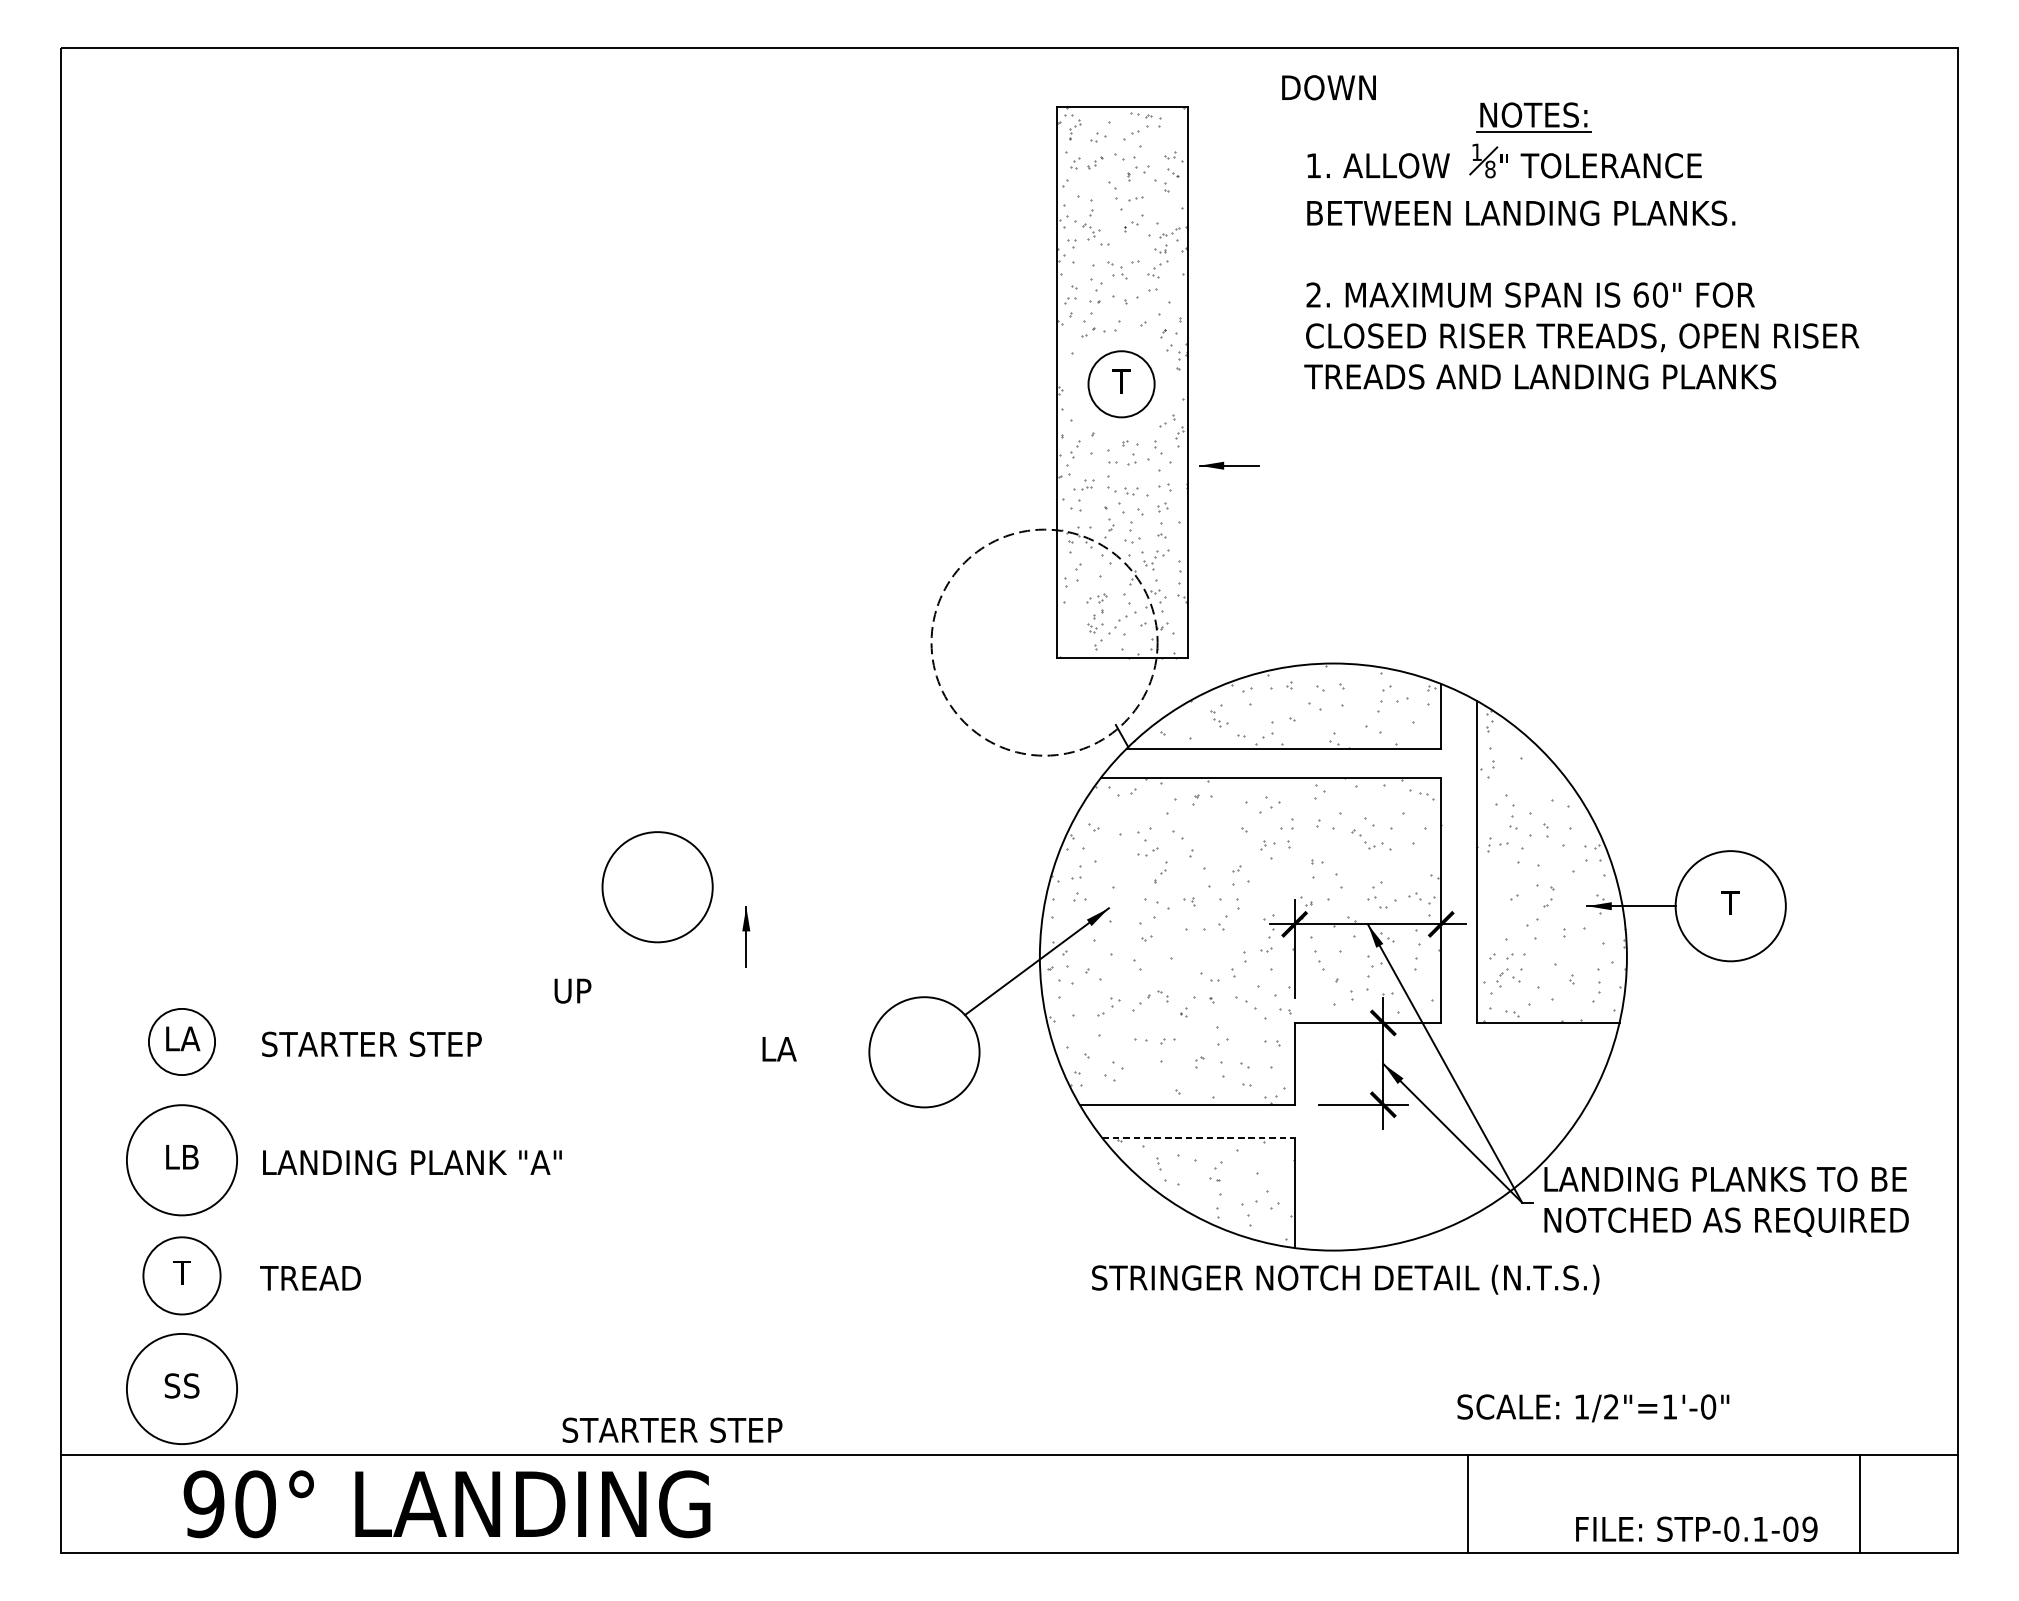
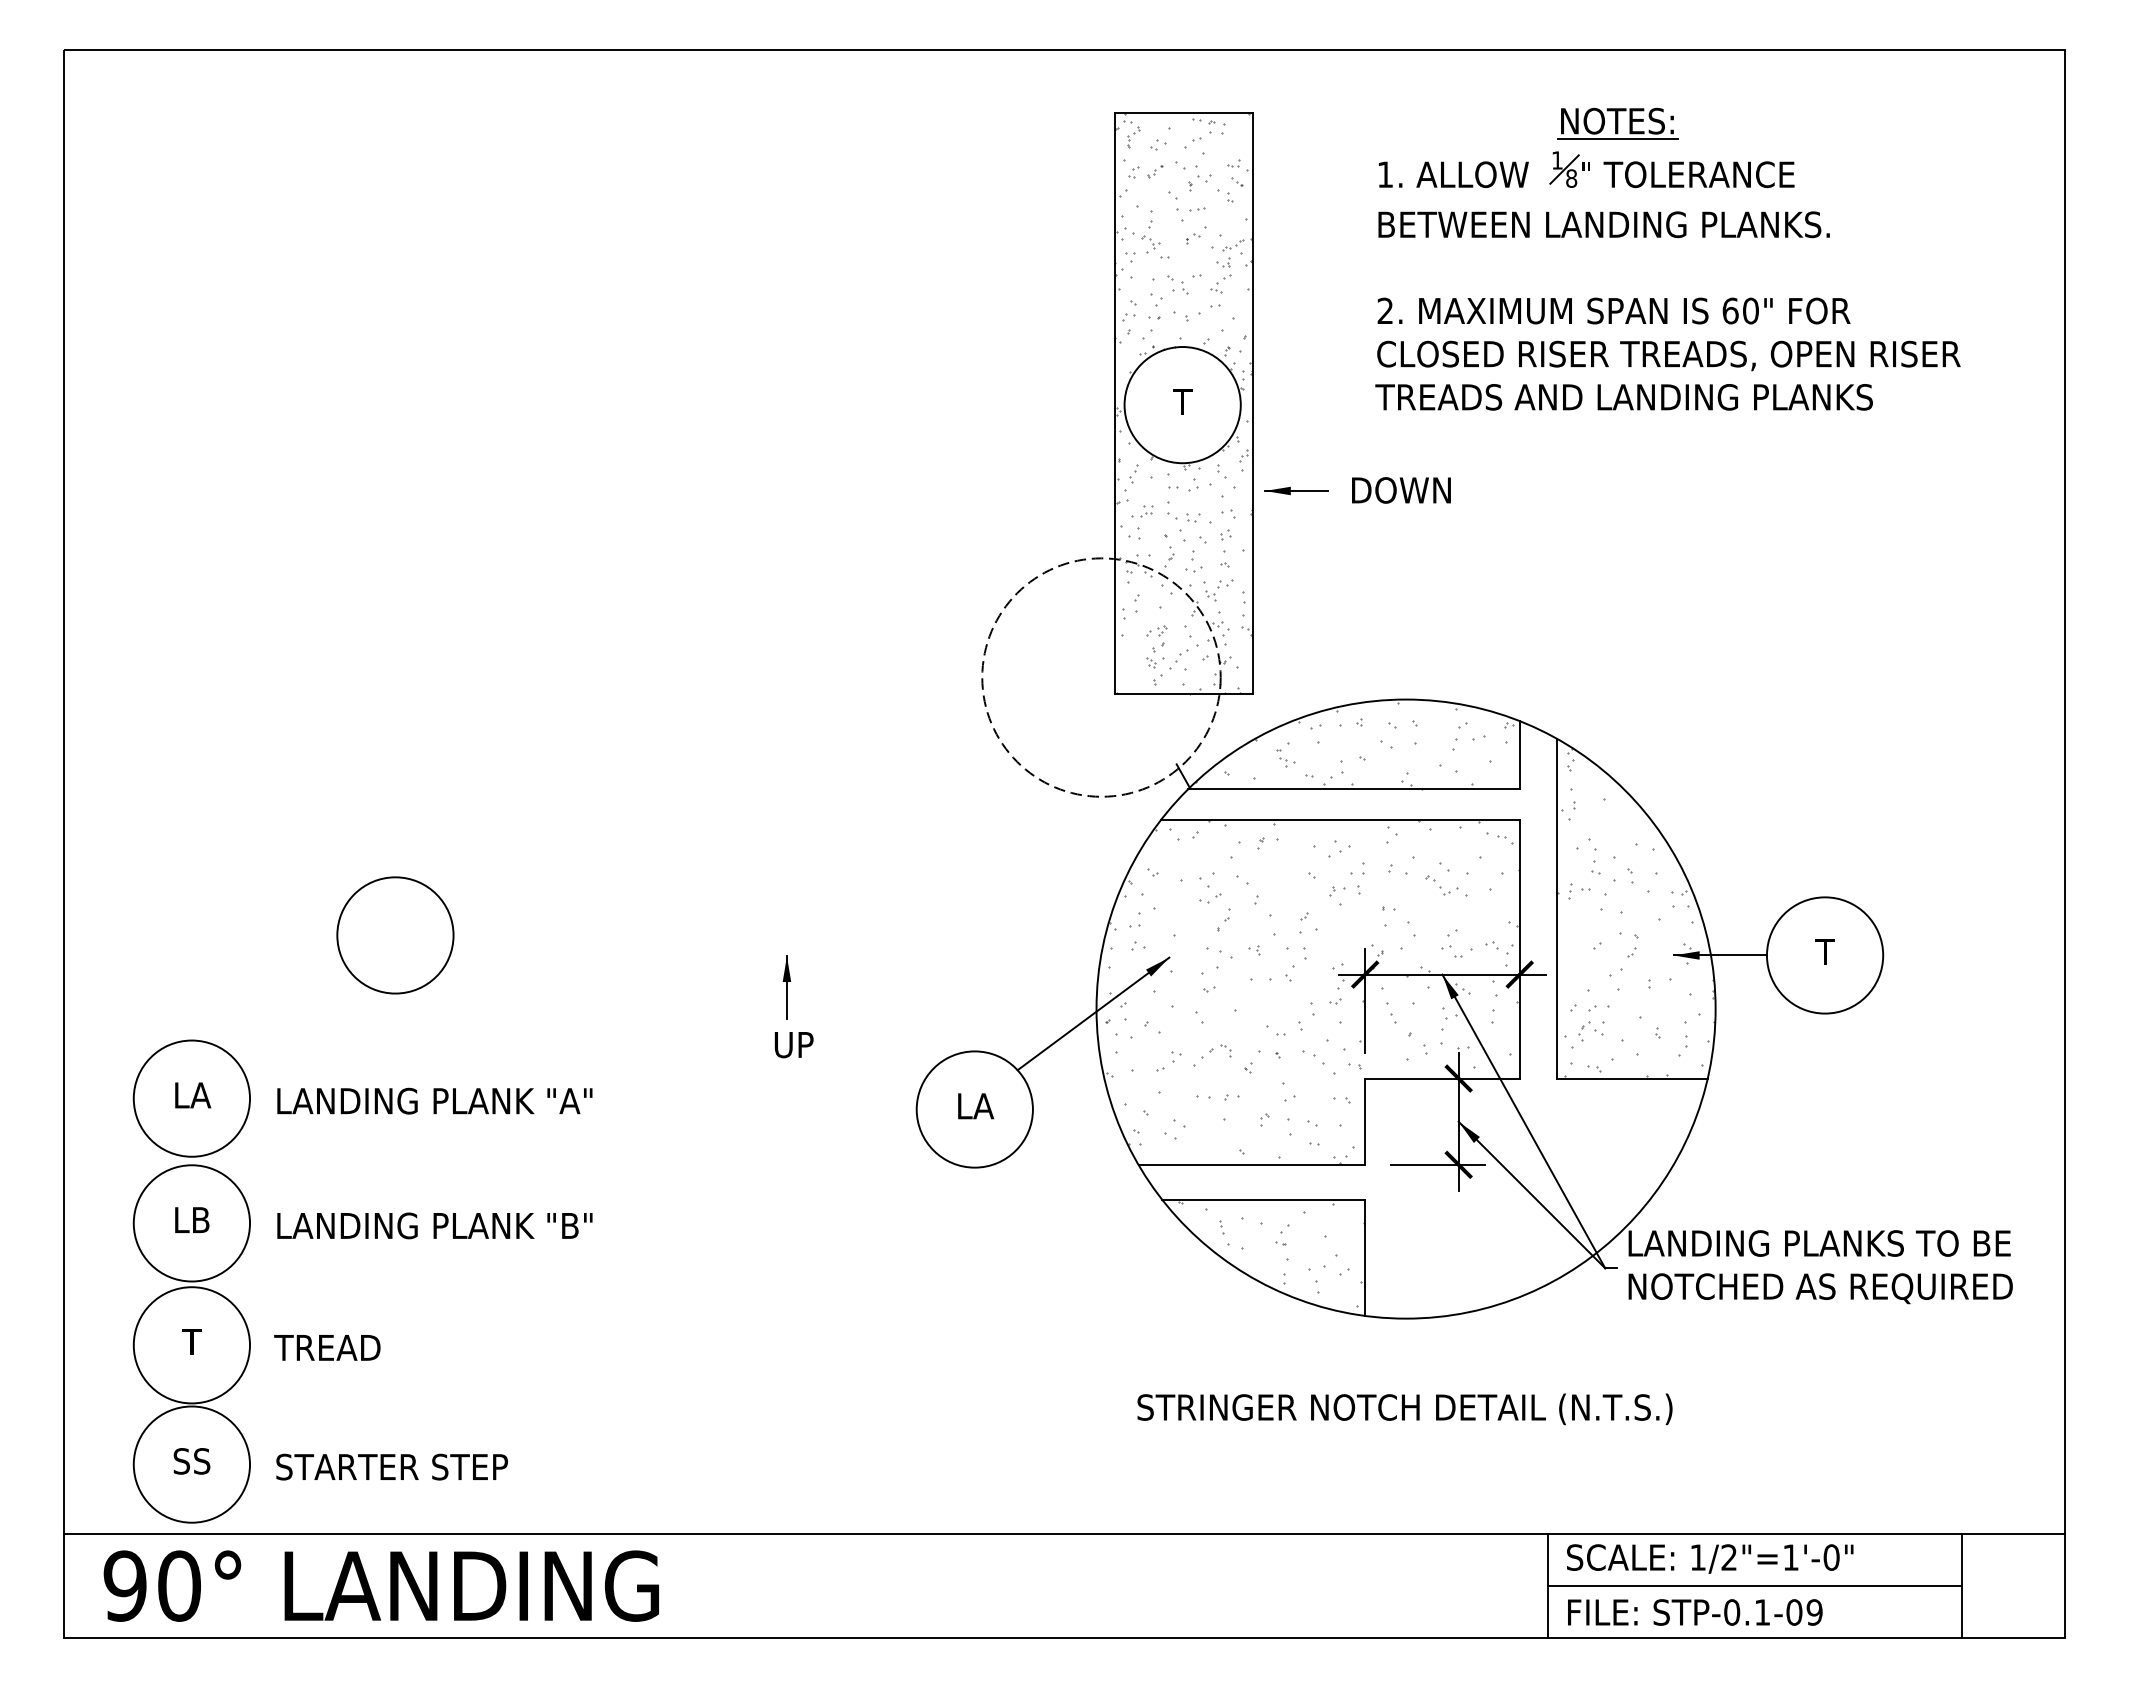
text: (1329, 87) -> (1401, 490), moved
circle: (1121, 384) -> (1182, 405), size x1.67
circle: (657, 887) -> (395, 935), moved
text: (572, 991) -> (793, 1045), moved
circle: (181, 1041) -> (191, 1098), size x1.67
text: (412, 1043) -> (434, 1100), STARTER STEP -> LANDING PLANK "A"
text: (780, 1049) -> (976, 1106), moved
line: (1199, 1137) -> (1264, 1199), dashed -> solid
text: (540, 1162) -> (569, 1225), LANDING PLANK "A" -> LANDING PLANK "B"
circle: (181, 1276) -> (191, 1345), size x1.43
text: (1345, 1279) -> (1404, 1409), moved
text: (1593, 1407) -> (1710, 1558), moved
text: (671, 1429) -> (391, 1466), moved
text: (446, 1503) -> (380, 1585), moved
line: (1663, 1503) -> (1754, 1585), added
text: (1697, 1529) -> (1695, 1612), moved

